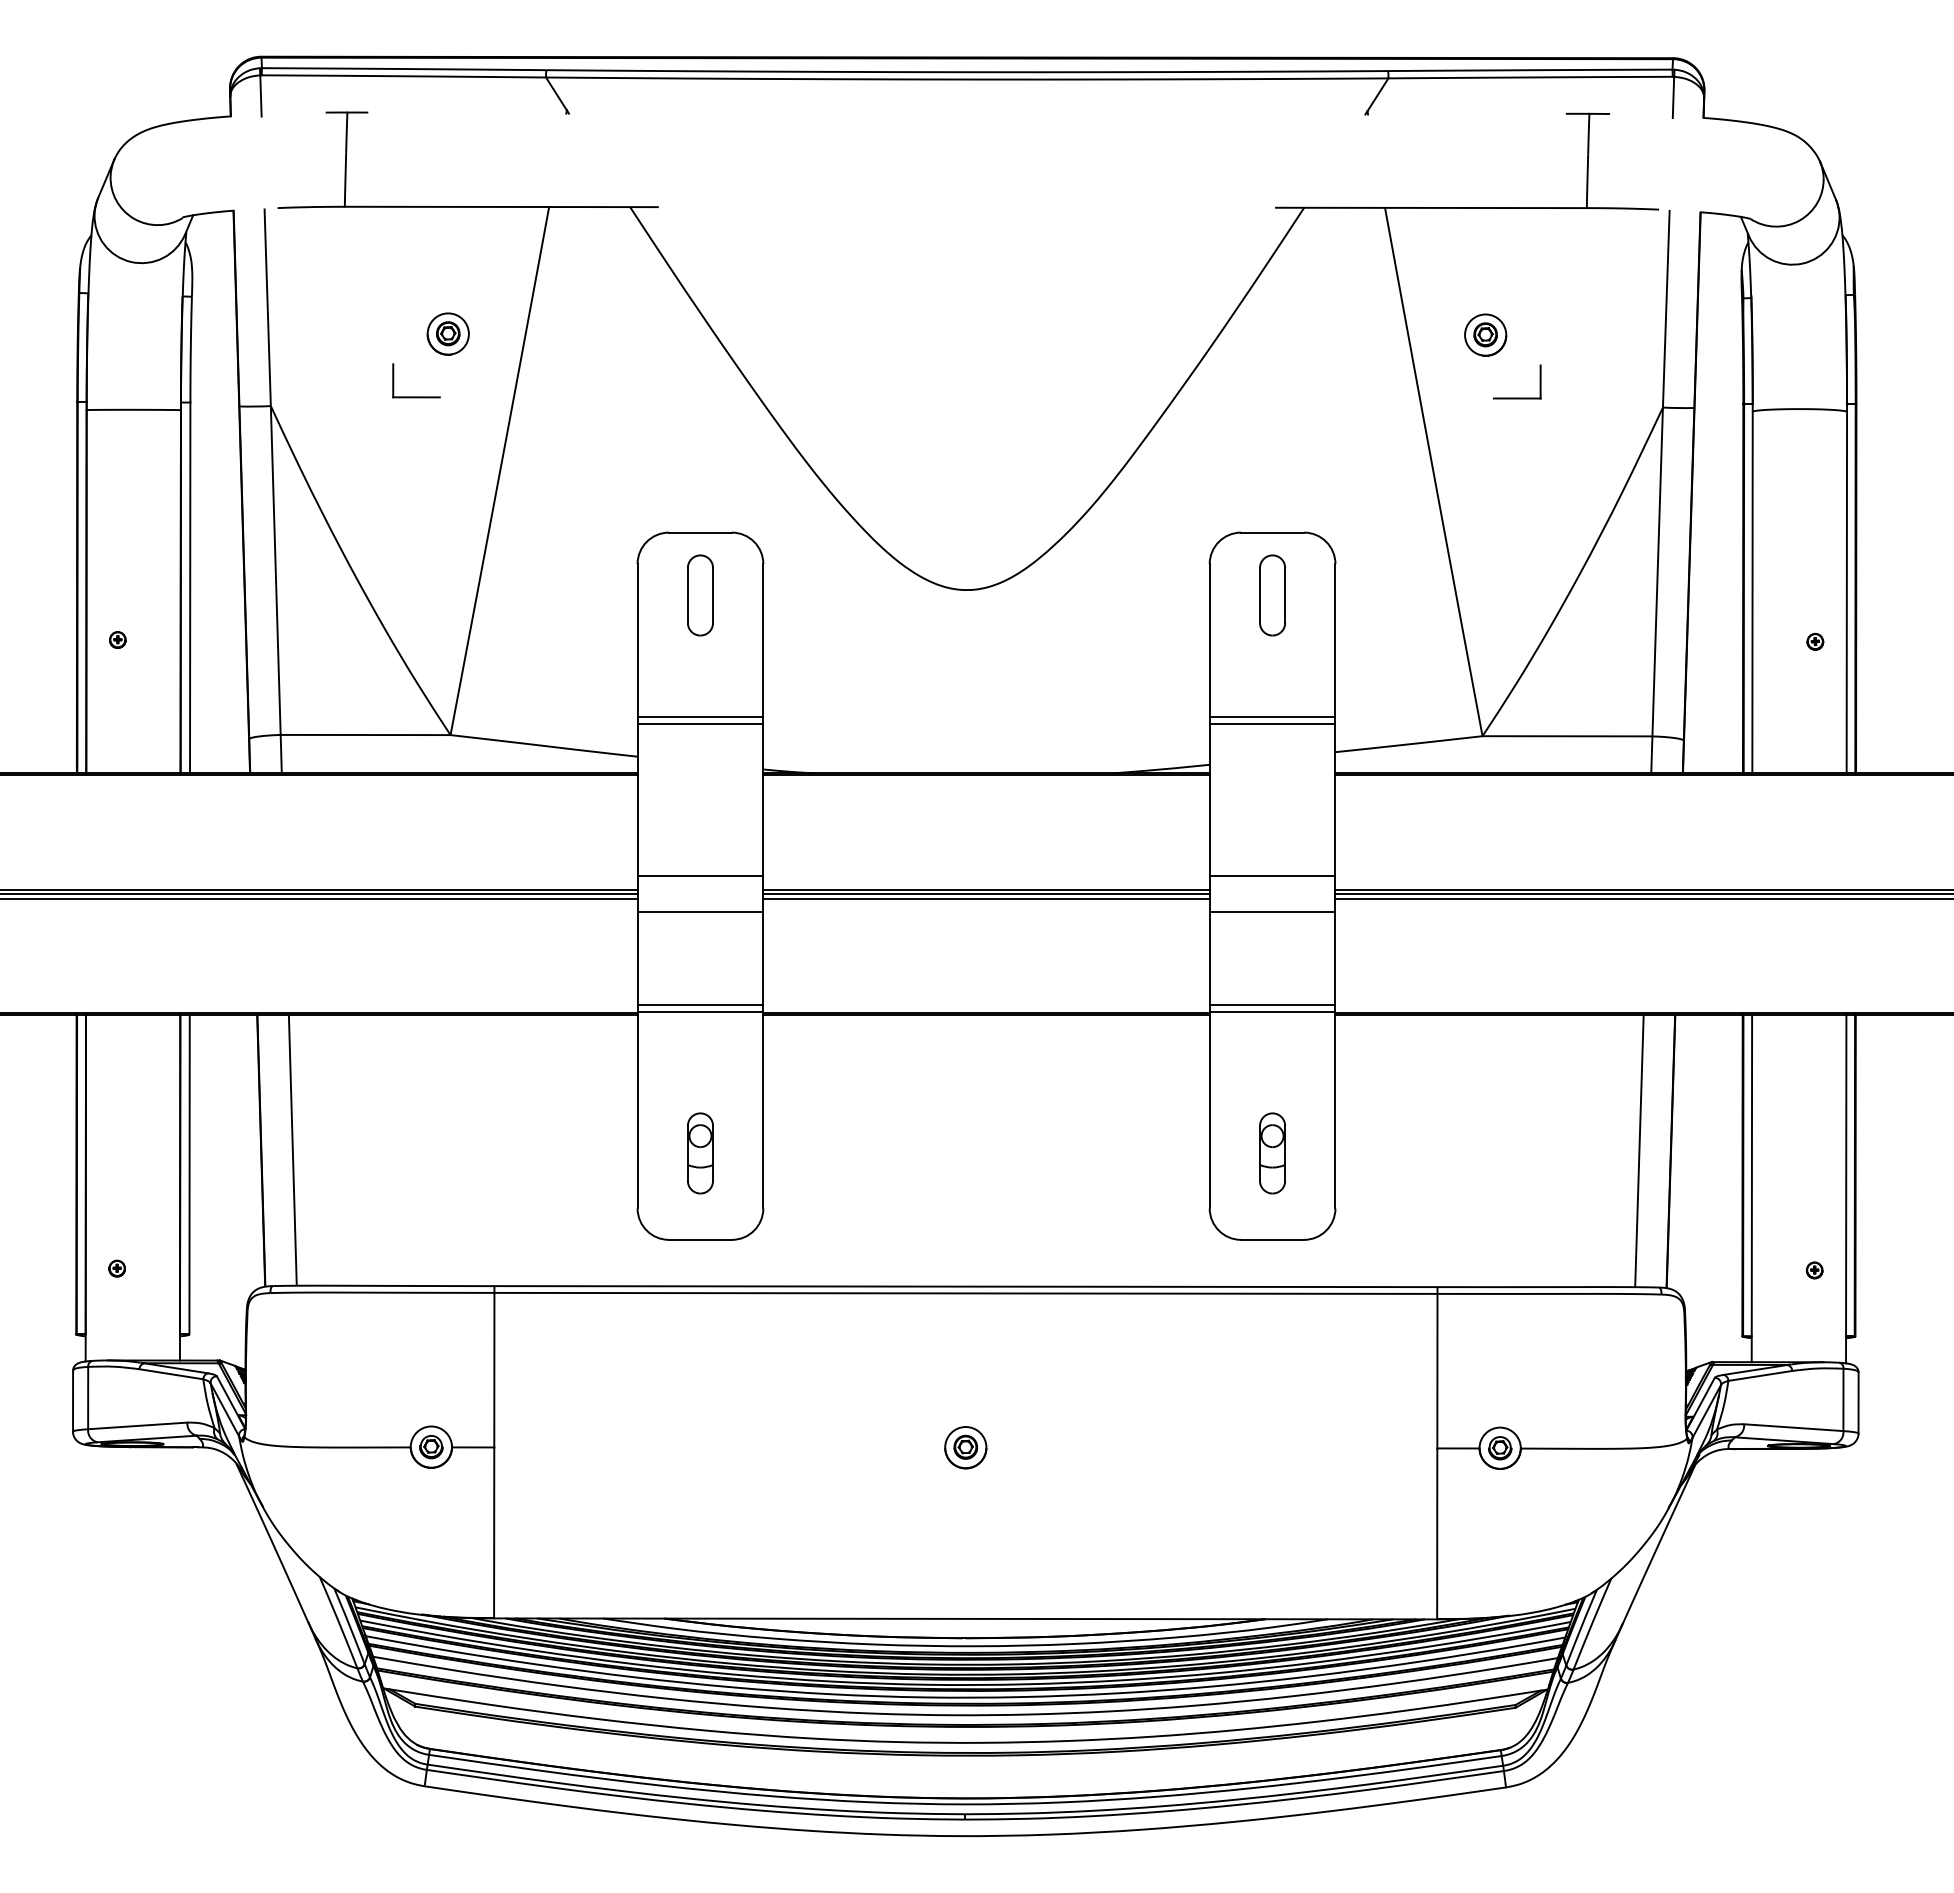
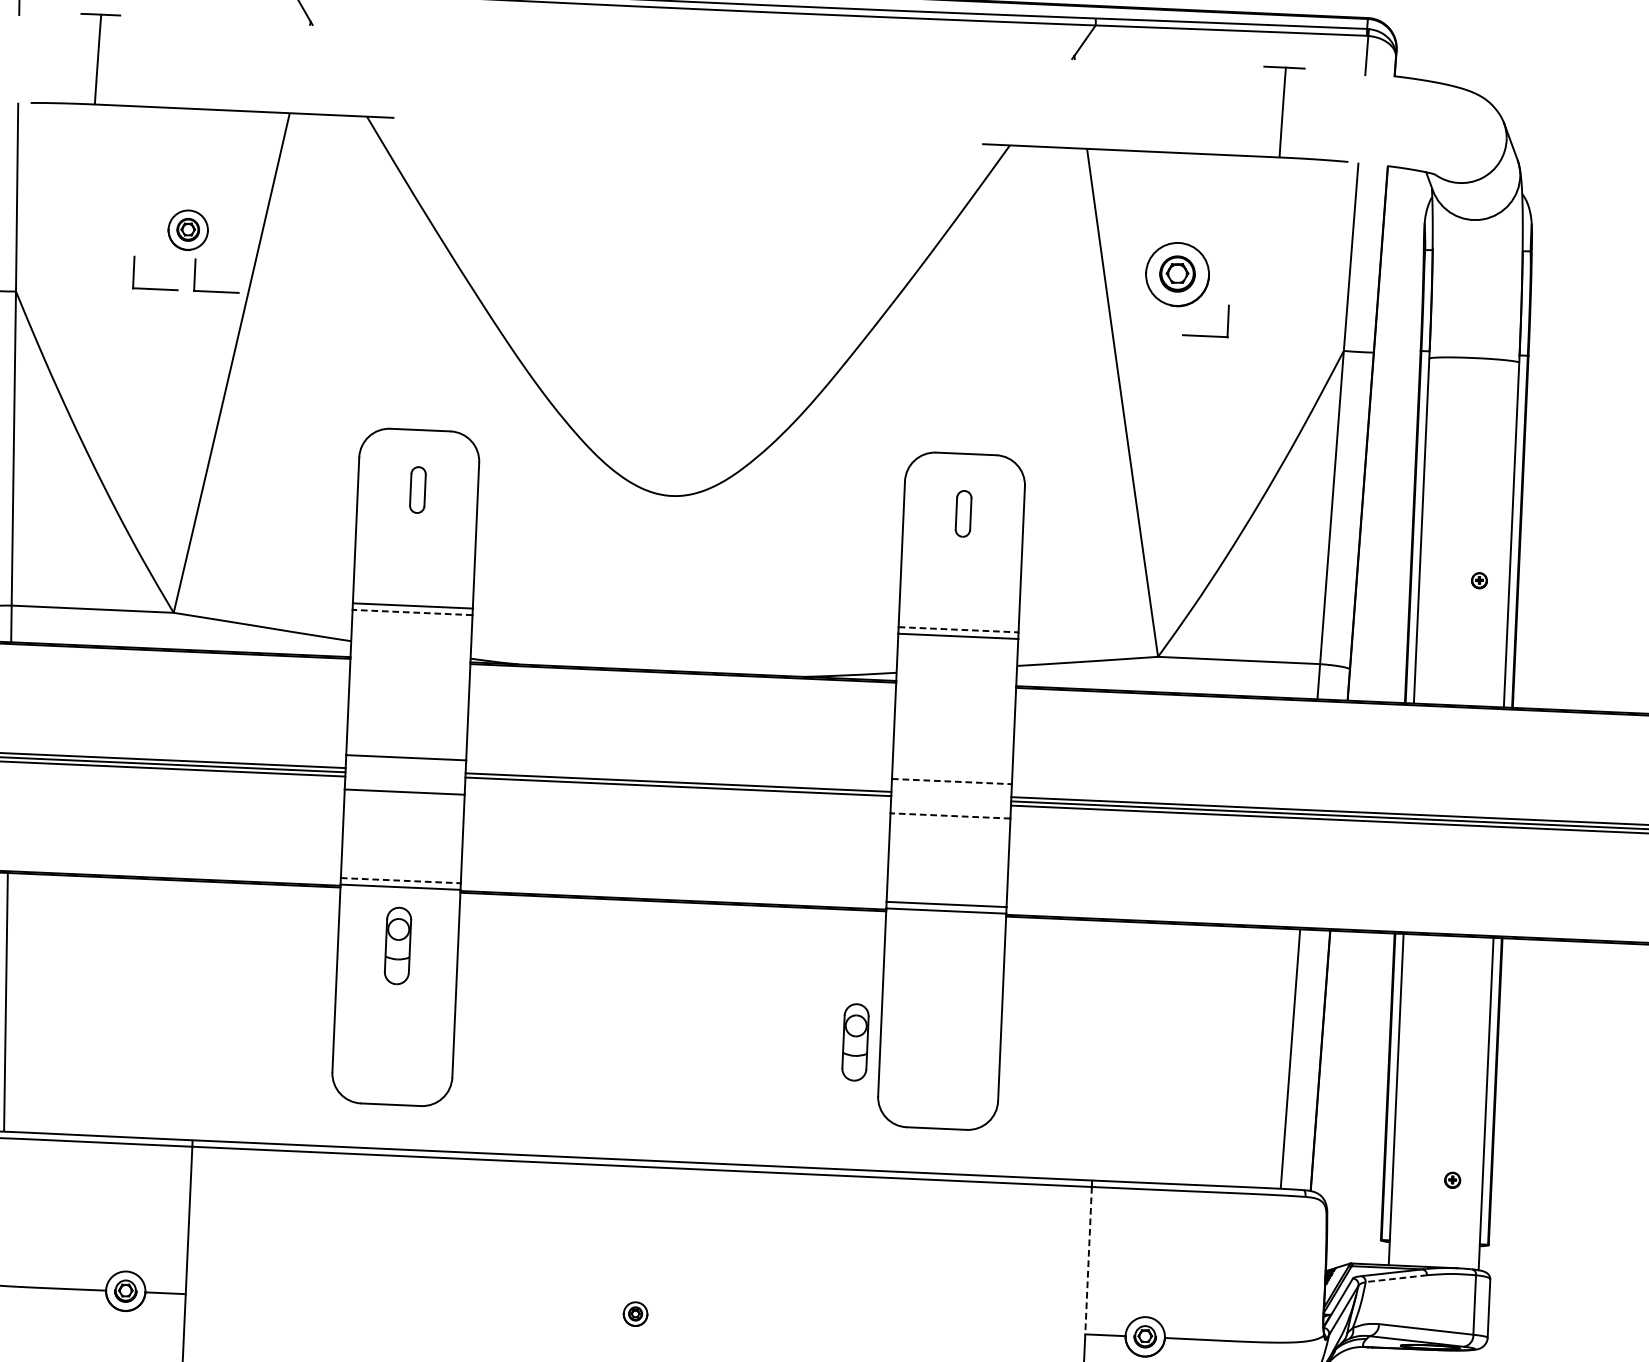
part: (1485, 334) -> (1177, 273), size x1.6
part: (480, 396) -> (216, 291), added
part: (700, 595) -> (417, 490), size x0.6
part: (1272, 595) -> (963, 513), size x0.6
line: (1272, 716) -> (958, 629), solid -> dashed
line: (700, 723) -> (412, 612), solid -> dashed
line: (1272, 876) -> (951, 781), solid -> dashed
line: (986, 898) -> (678, 791), removed
line: (1272, 912) -> (950, 816), solid -> dashed
line: (700, 1004) -> (400, 880), solid -> dashed
part: (700, 1153) -> (398, 946), moved
part: (1272, 1153) -> (855, 1042), moved
line: (1437, 1371) -> (1088, 1260), solid -> dashed
line: (1759, 1376) -> (1395, 1279), solid -> dashed
part: (965, 1447) -> (635, 1313), size x0.6

